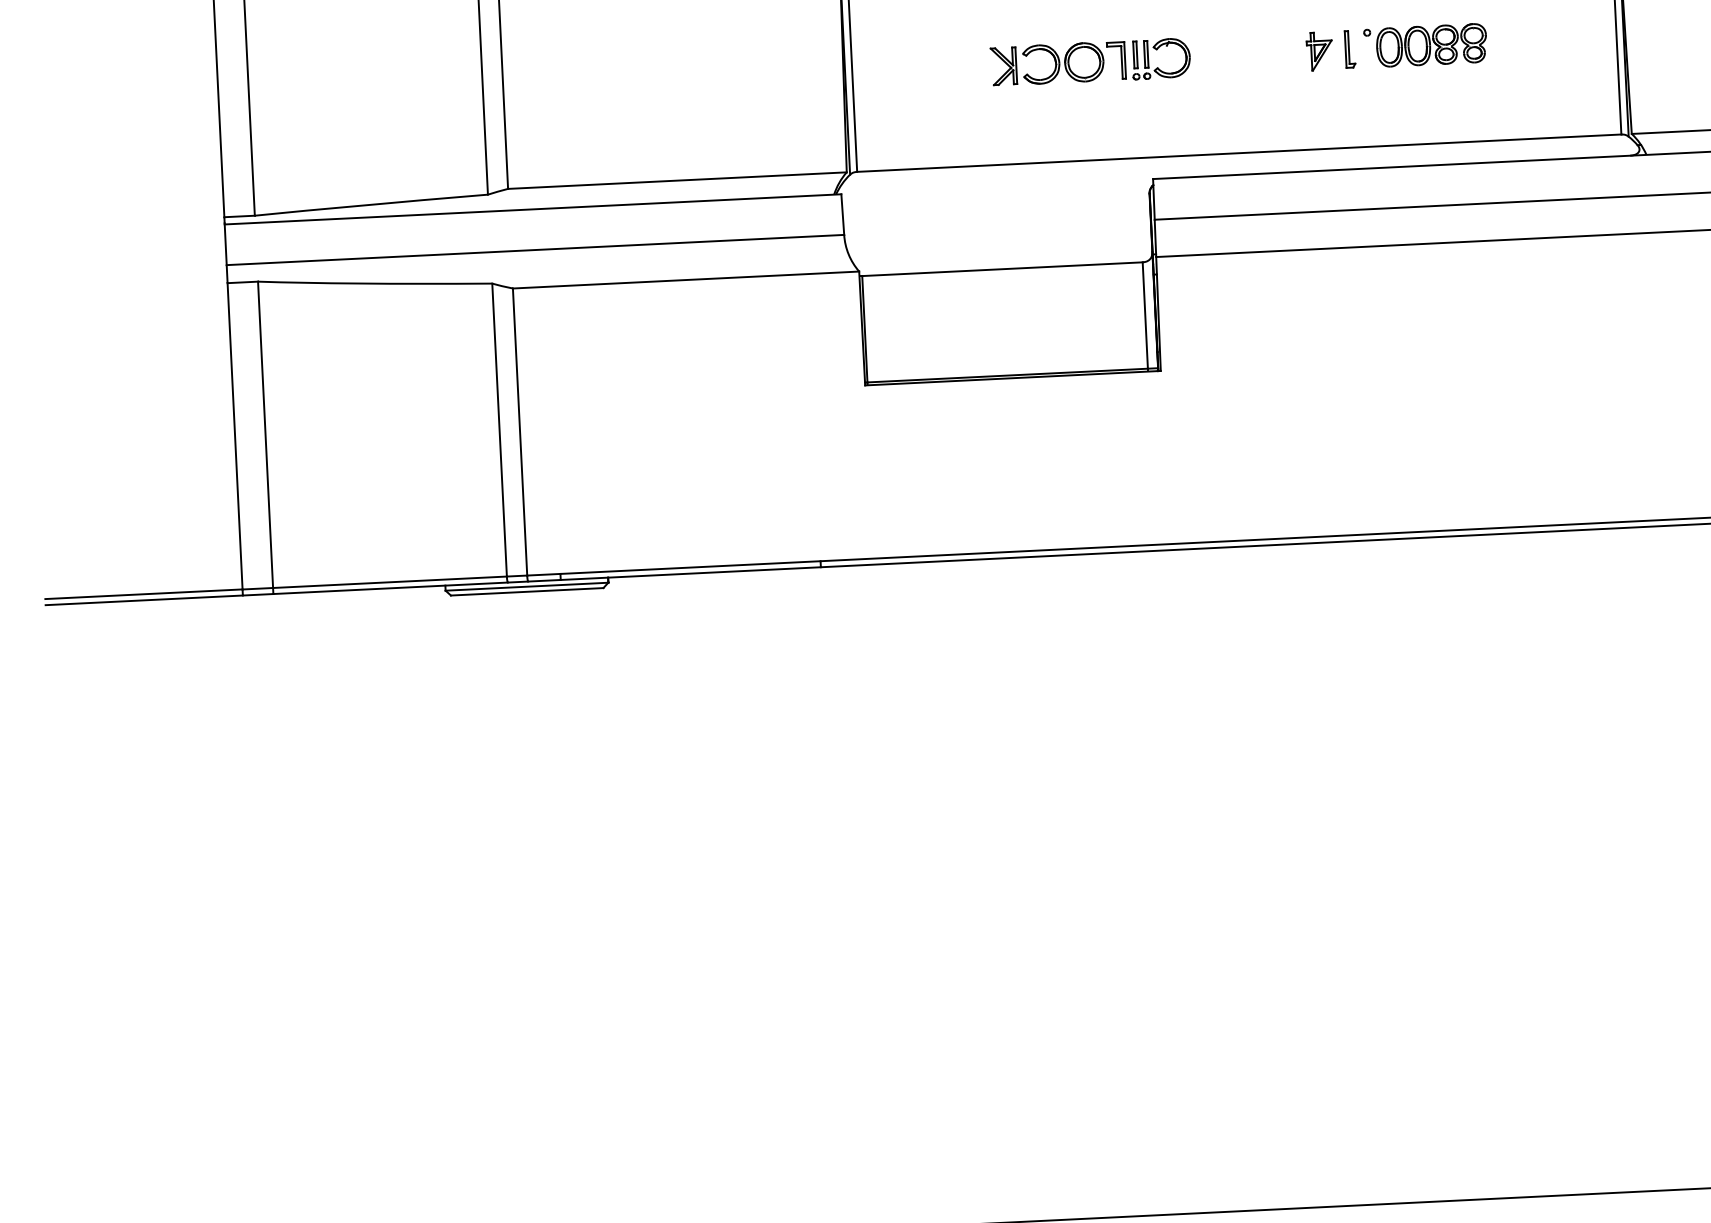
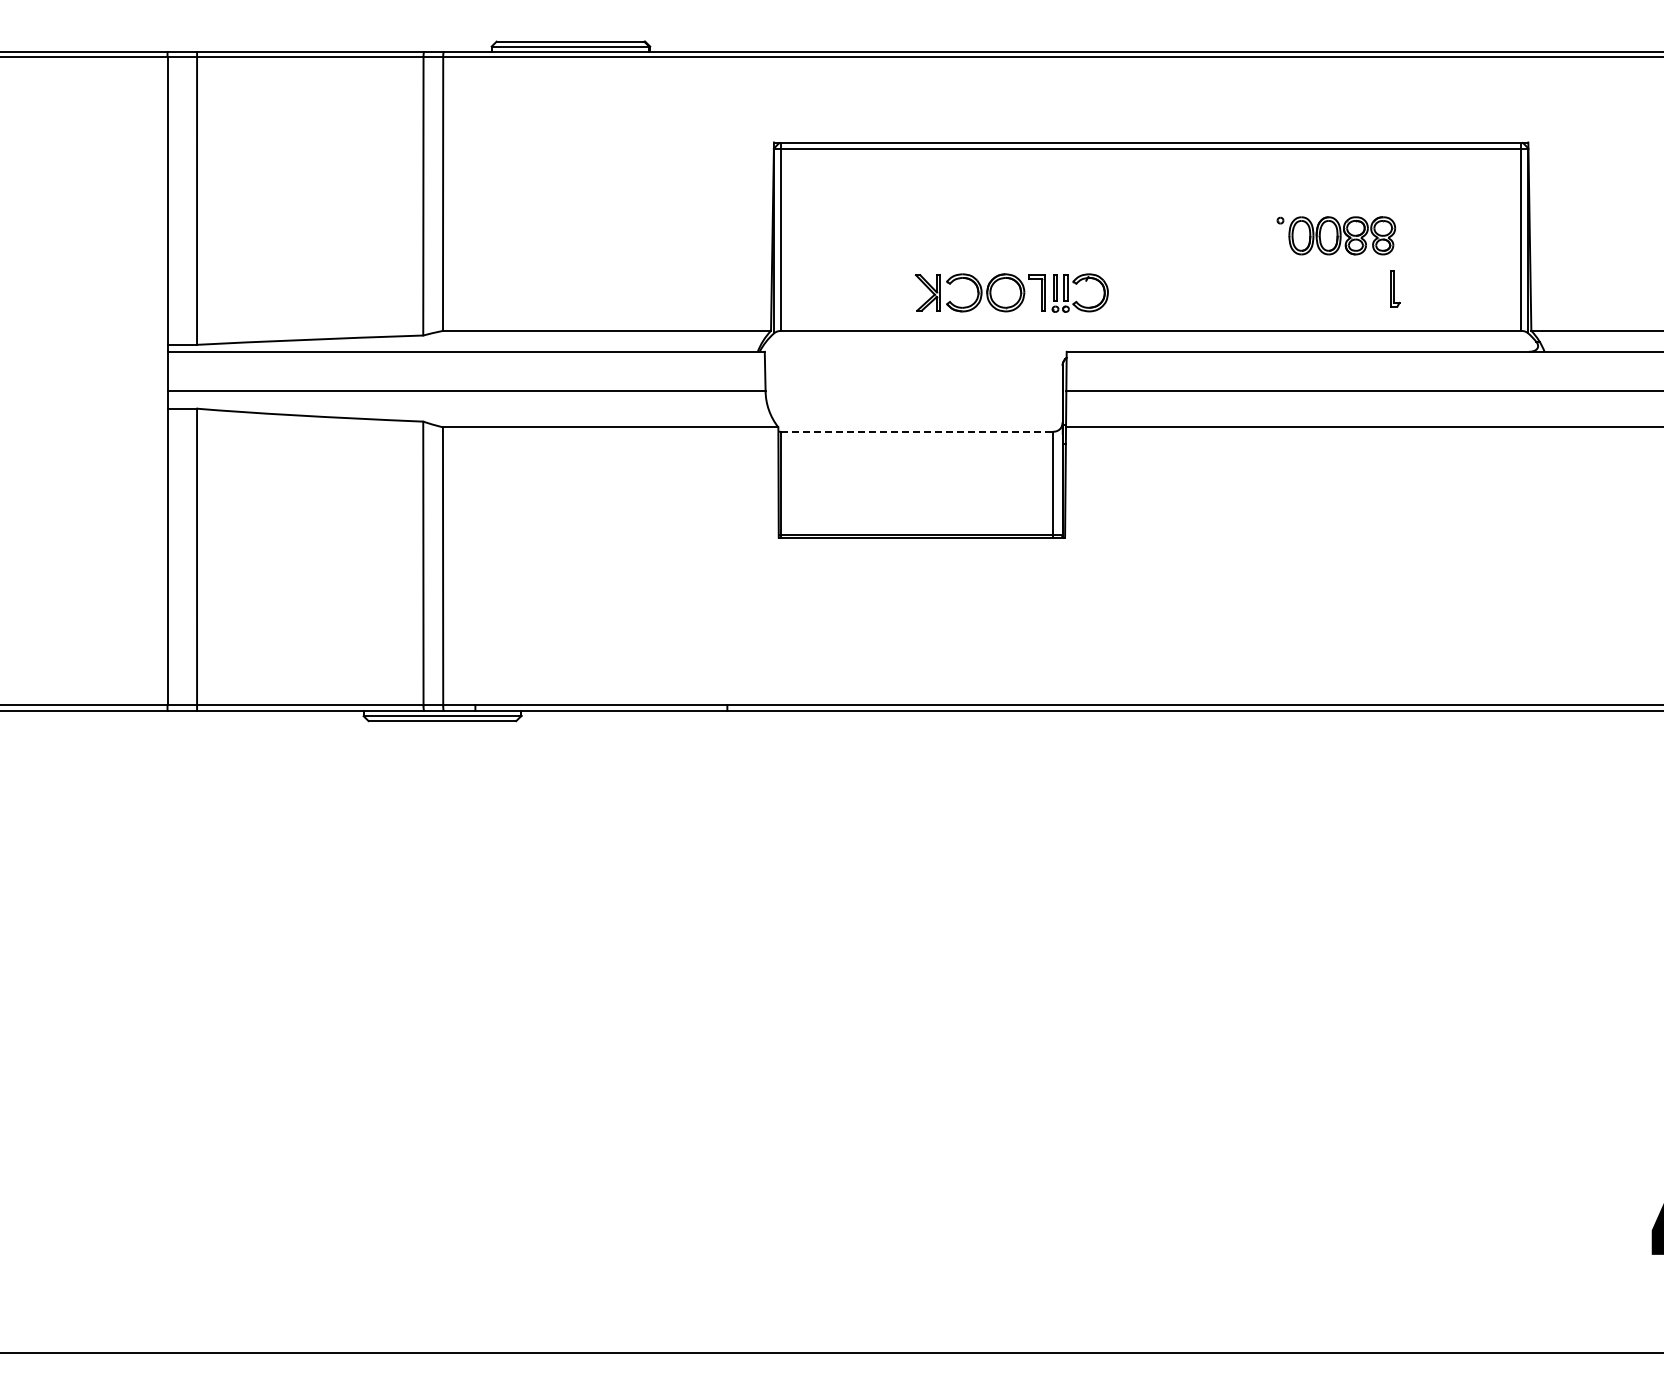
part: (1350, 48) -> (1395, 288), moved
part: (1319, 51) -> (1233, 236), removed
part: (1090, 61) -> (1011, 292), moved
line: (1002, 268) -> (916, 431), solid -> dashed

